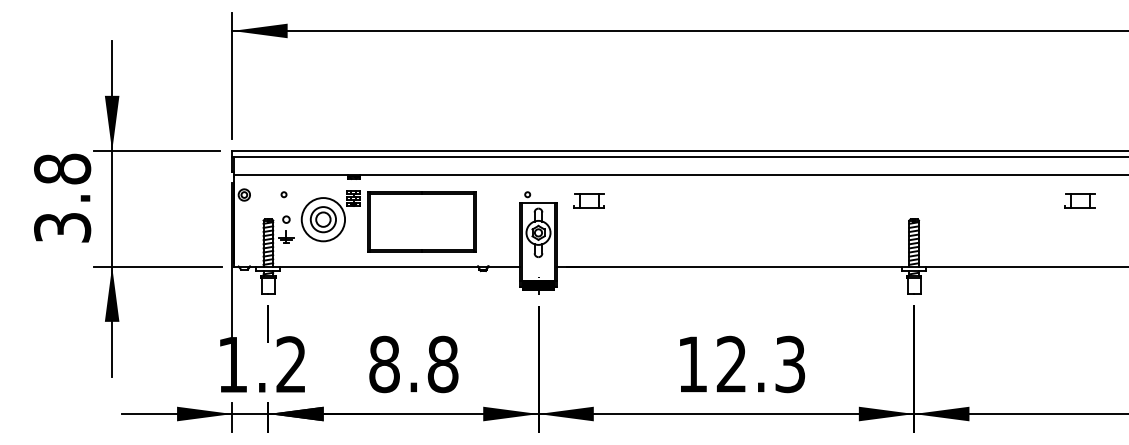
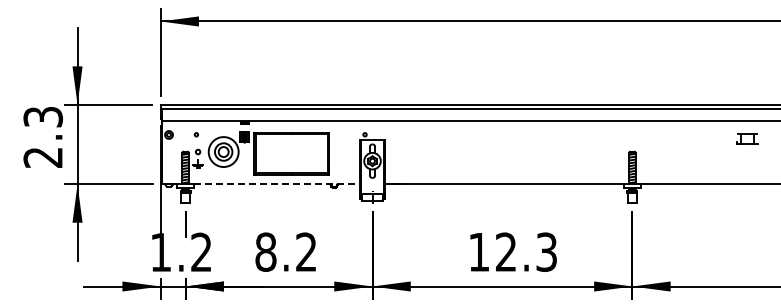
text: (62, 197) -> (43, 136), 3.8 -> 2.3
part: (589, 200) -> (407, 138), removed
line: (401, 266) -> (277, 184), solid -> dashed
hatch: (538, 285) -> (372, 197), removed
text: (443, 363) -> (306, 251), 8.8 -> 8.2

